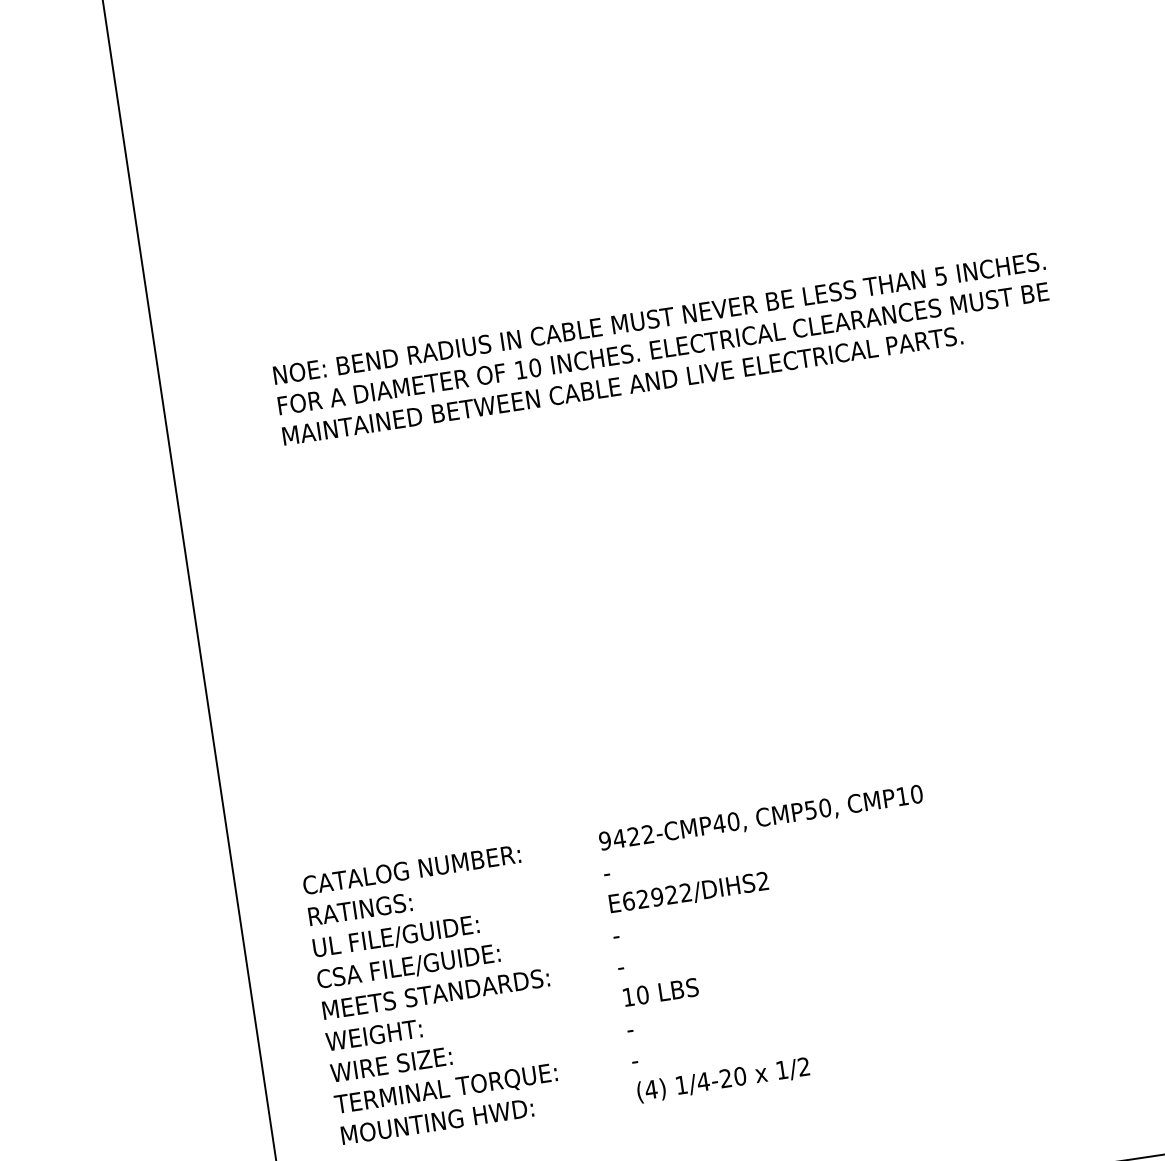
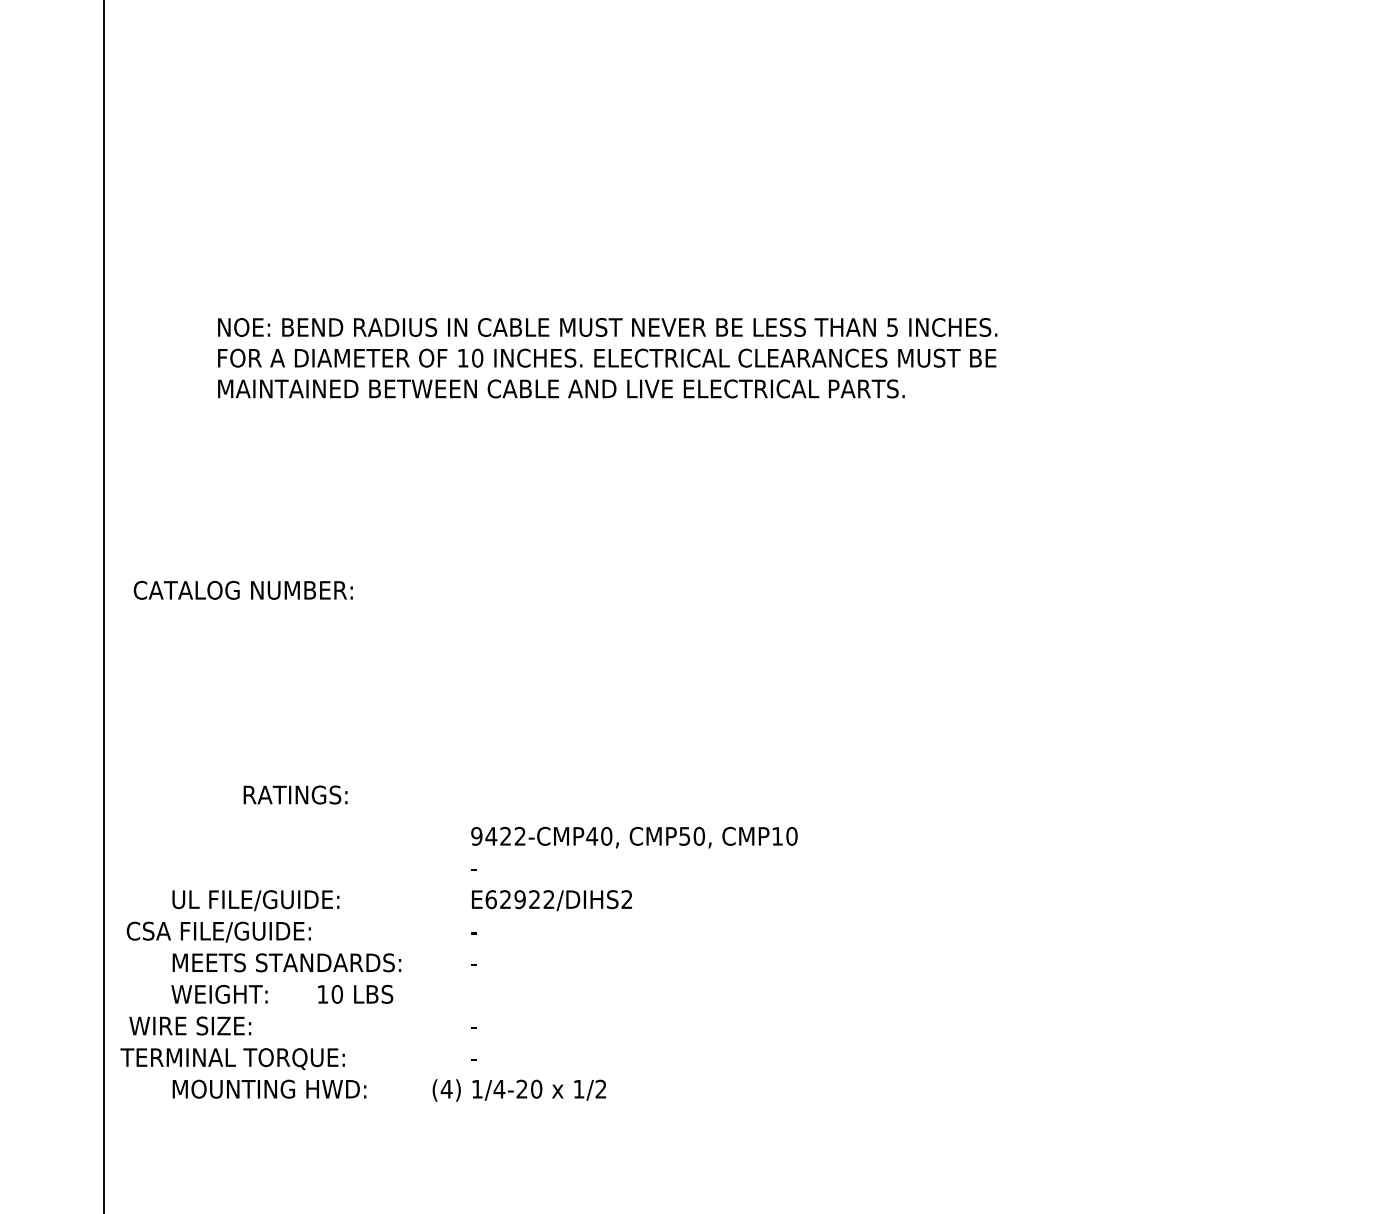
text: (410, 869) -> (242, 589), moved
text: (360, 908) -> (295, 794), moved
text: (408, 966) -> (218, 931), moved
text: (660, 992) -> (355, 994), moved
text: (391, 1064) -> (190, 1025), moved
text: (723, 1080) -> (519, 1090), moved
text: (445, 1089) -> (232, 1058), moved

